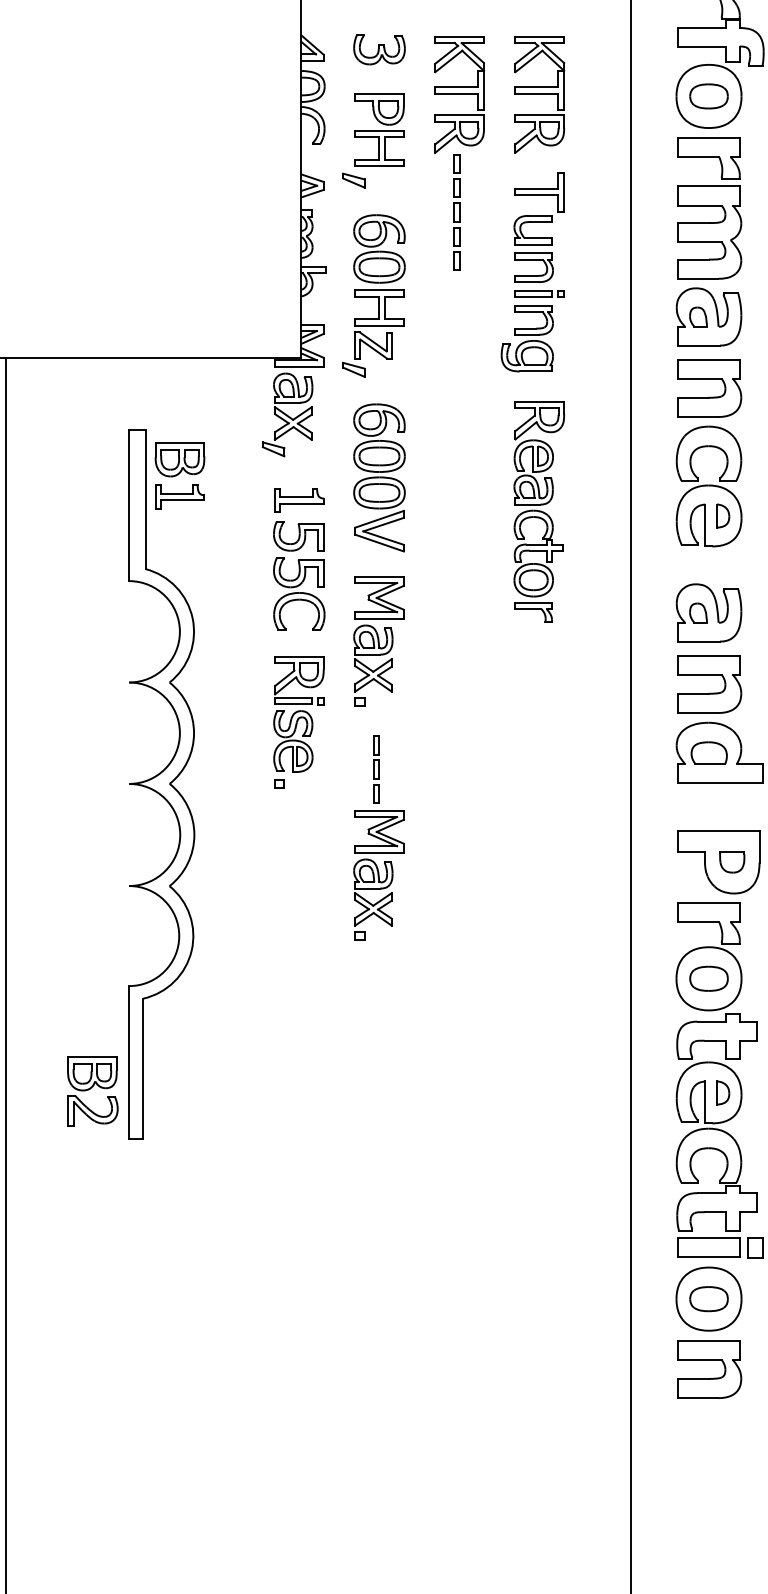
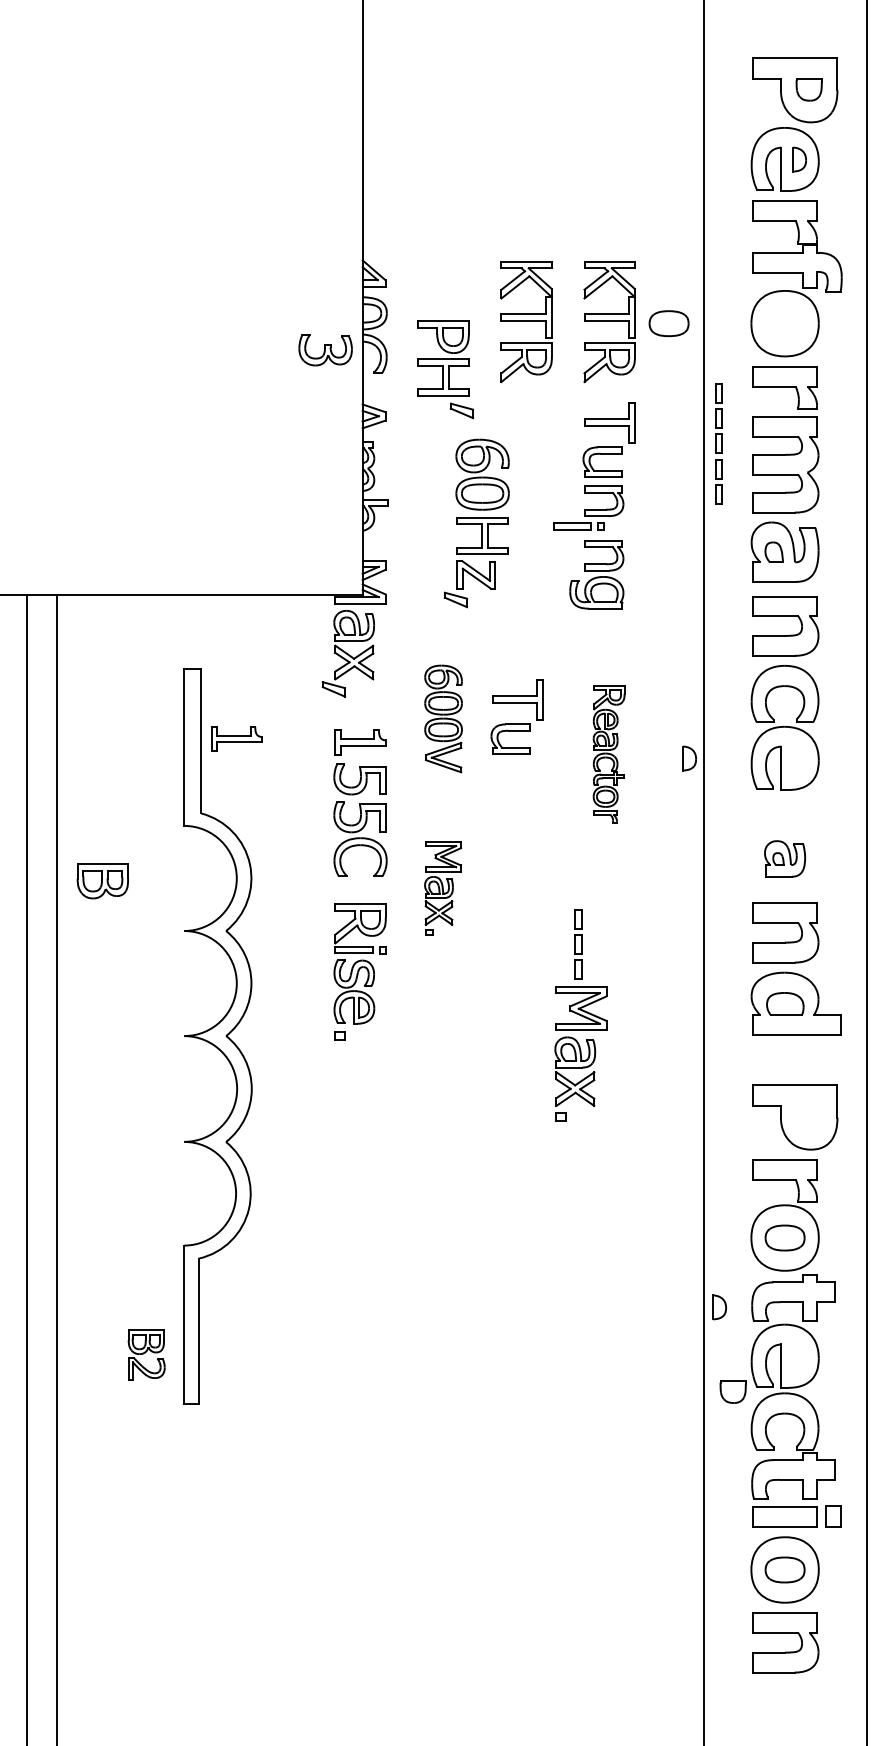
part: (379, 49) -> (325, 350), moved
part: (708, 96) -> (668, 323), moved
part: (354, 180) -> (462, 410), moved
part: (456, 212) -> (718, 443), moved
part: (539, 294) -> (578, 526), moved
part: (373, 296) -> (476, 523), moved
part: (179, 460) -> (102, 881), moved
part: (379, 477) -> (443, 718), size x0.7
part: (449, 482) -> (516, 723), added
part: (538, 512) -> (608, 754), size x0.6
part: (722, 516) -> (689, 758), moved
part: (708, 612) -> (784, 858), size x0.6
part: (378, 641) -> (442, 888), size x0.7
part: (378, 838) -> (580, 1015), moved
part: (731, 861) -> (732, 1391), moved
part: (92, 1091) -> (146, 1354), size x0.7
part: (722, 1093) -> (719, 1307), moved

